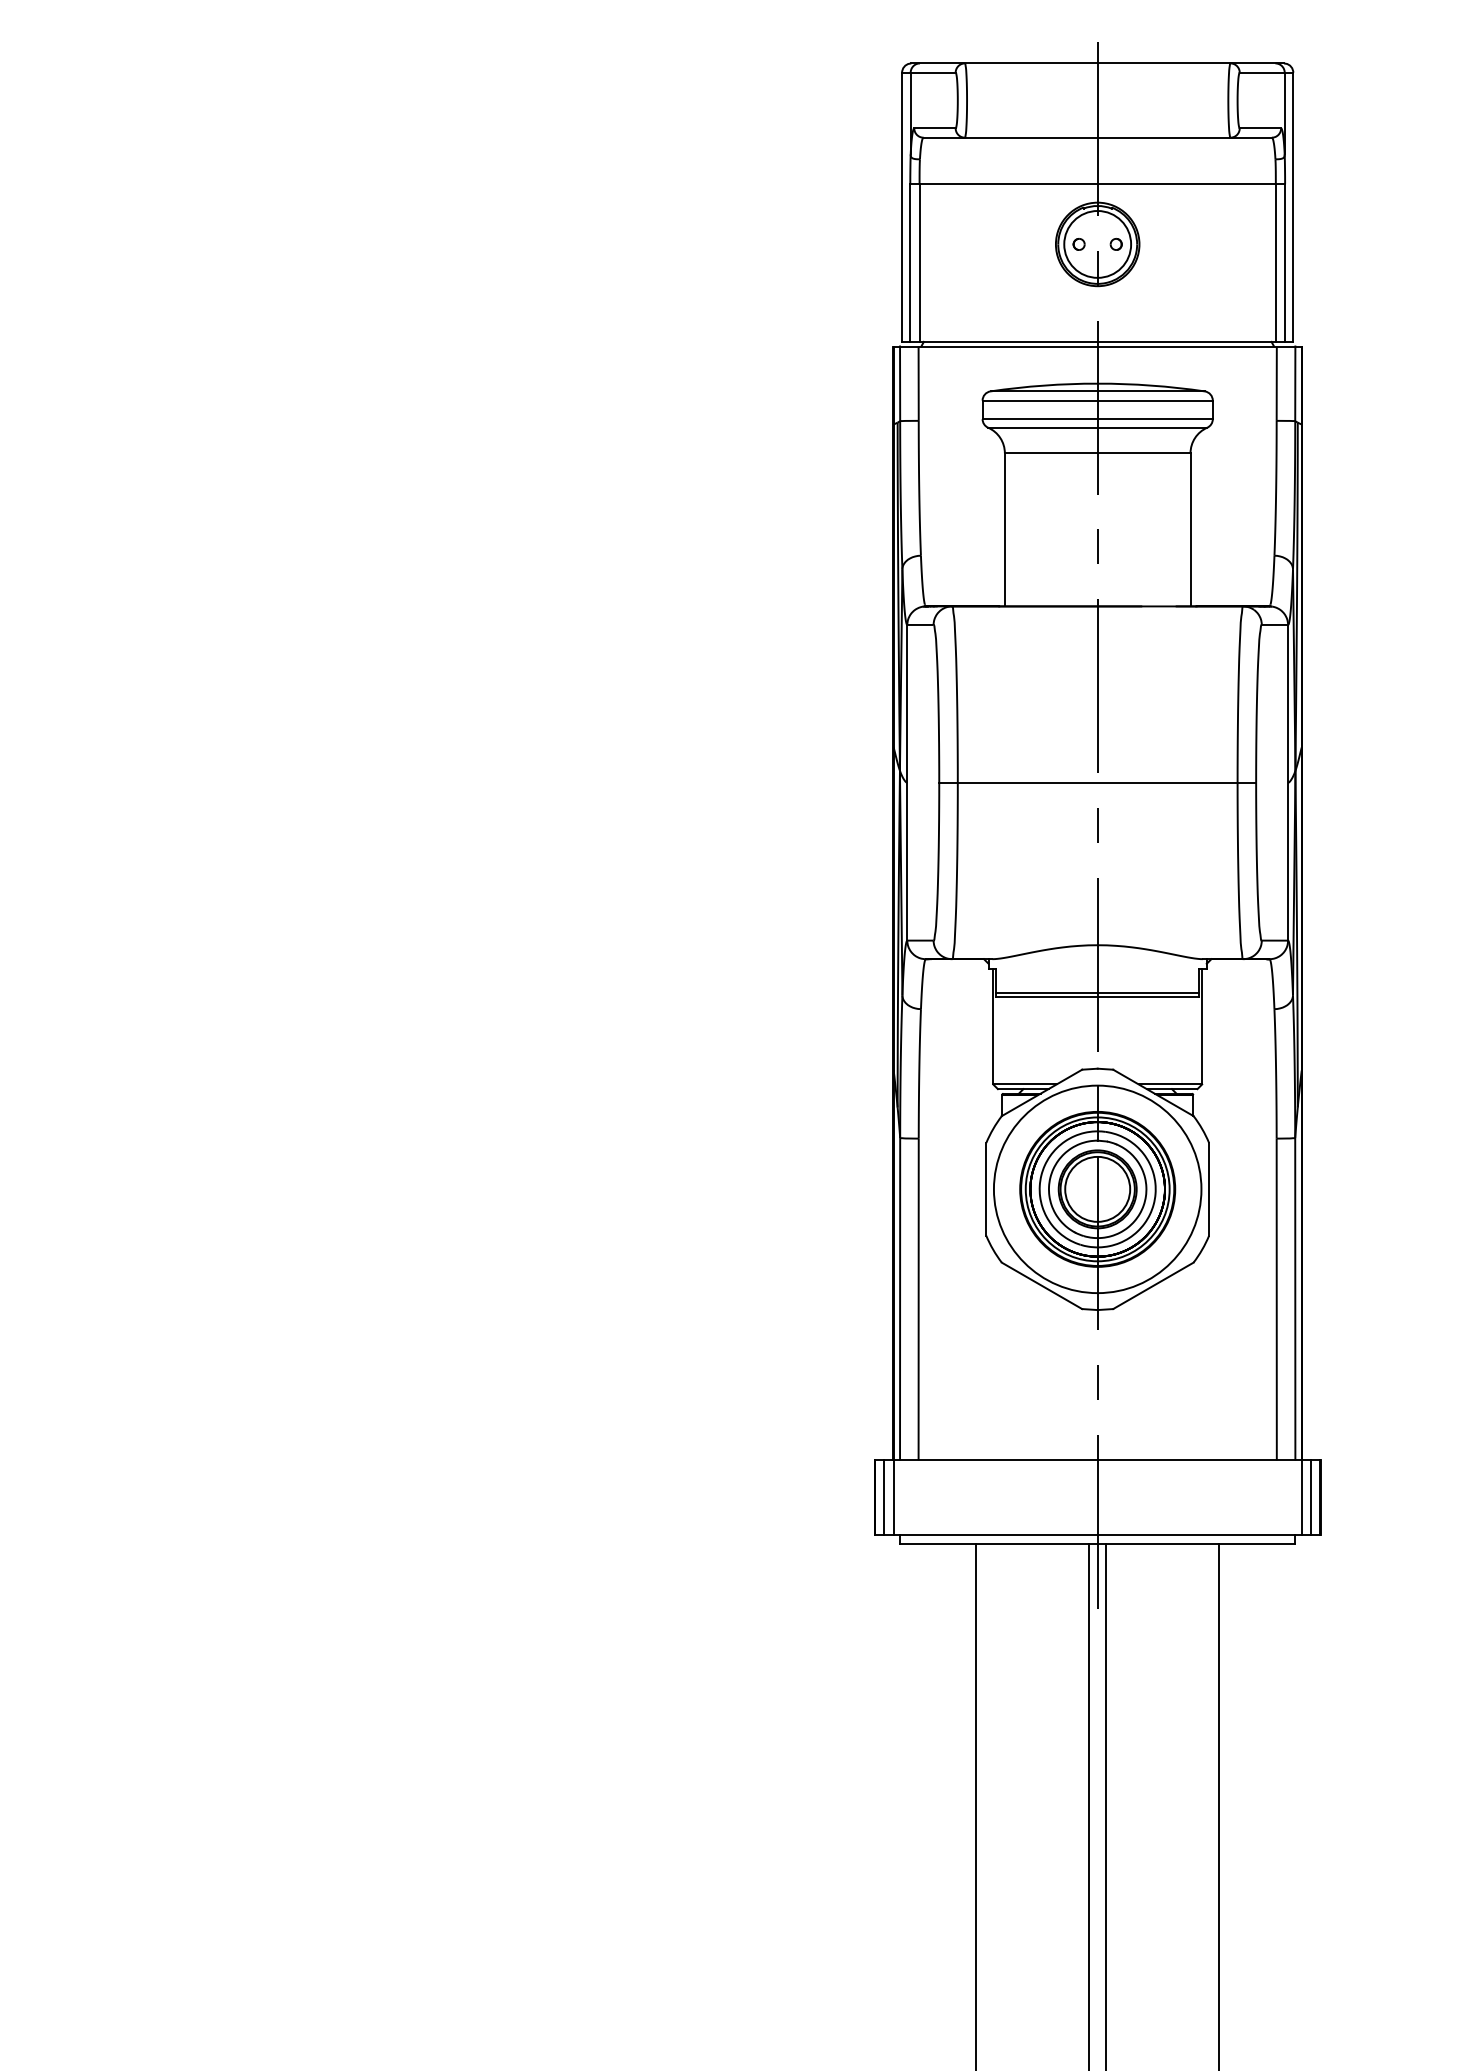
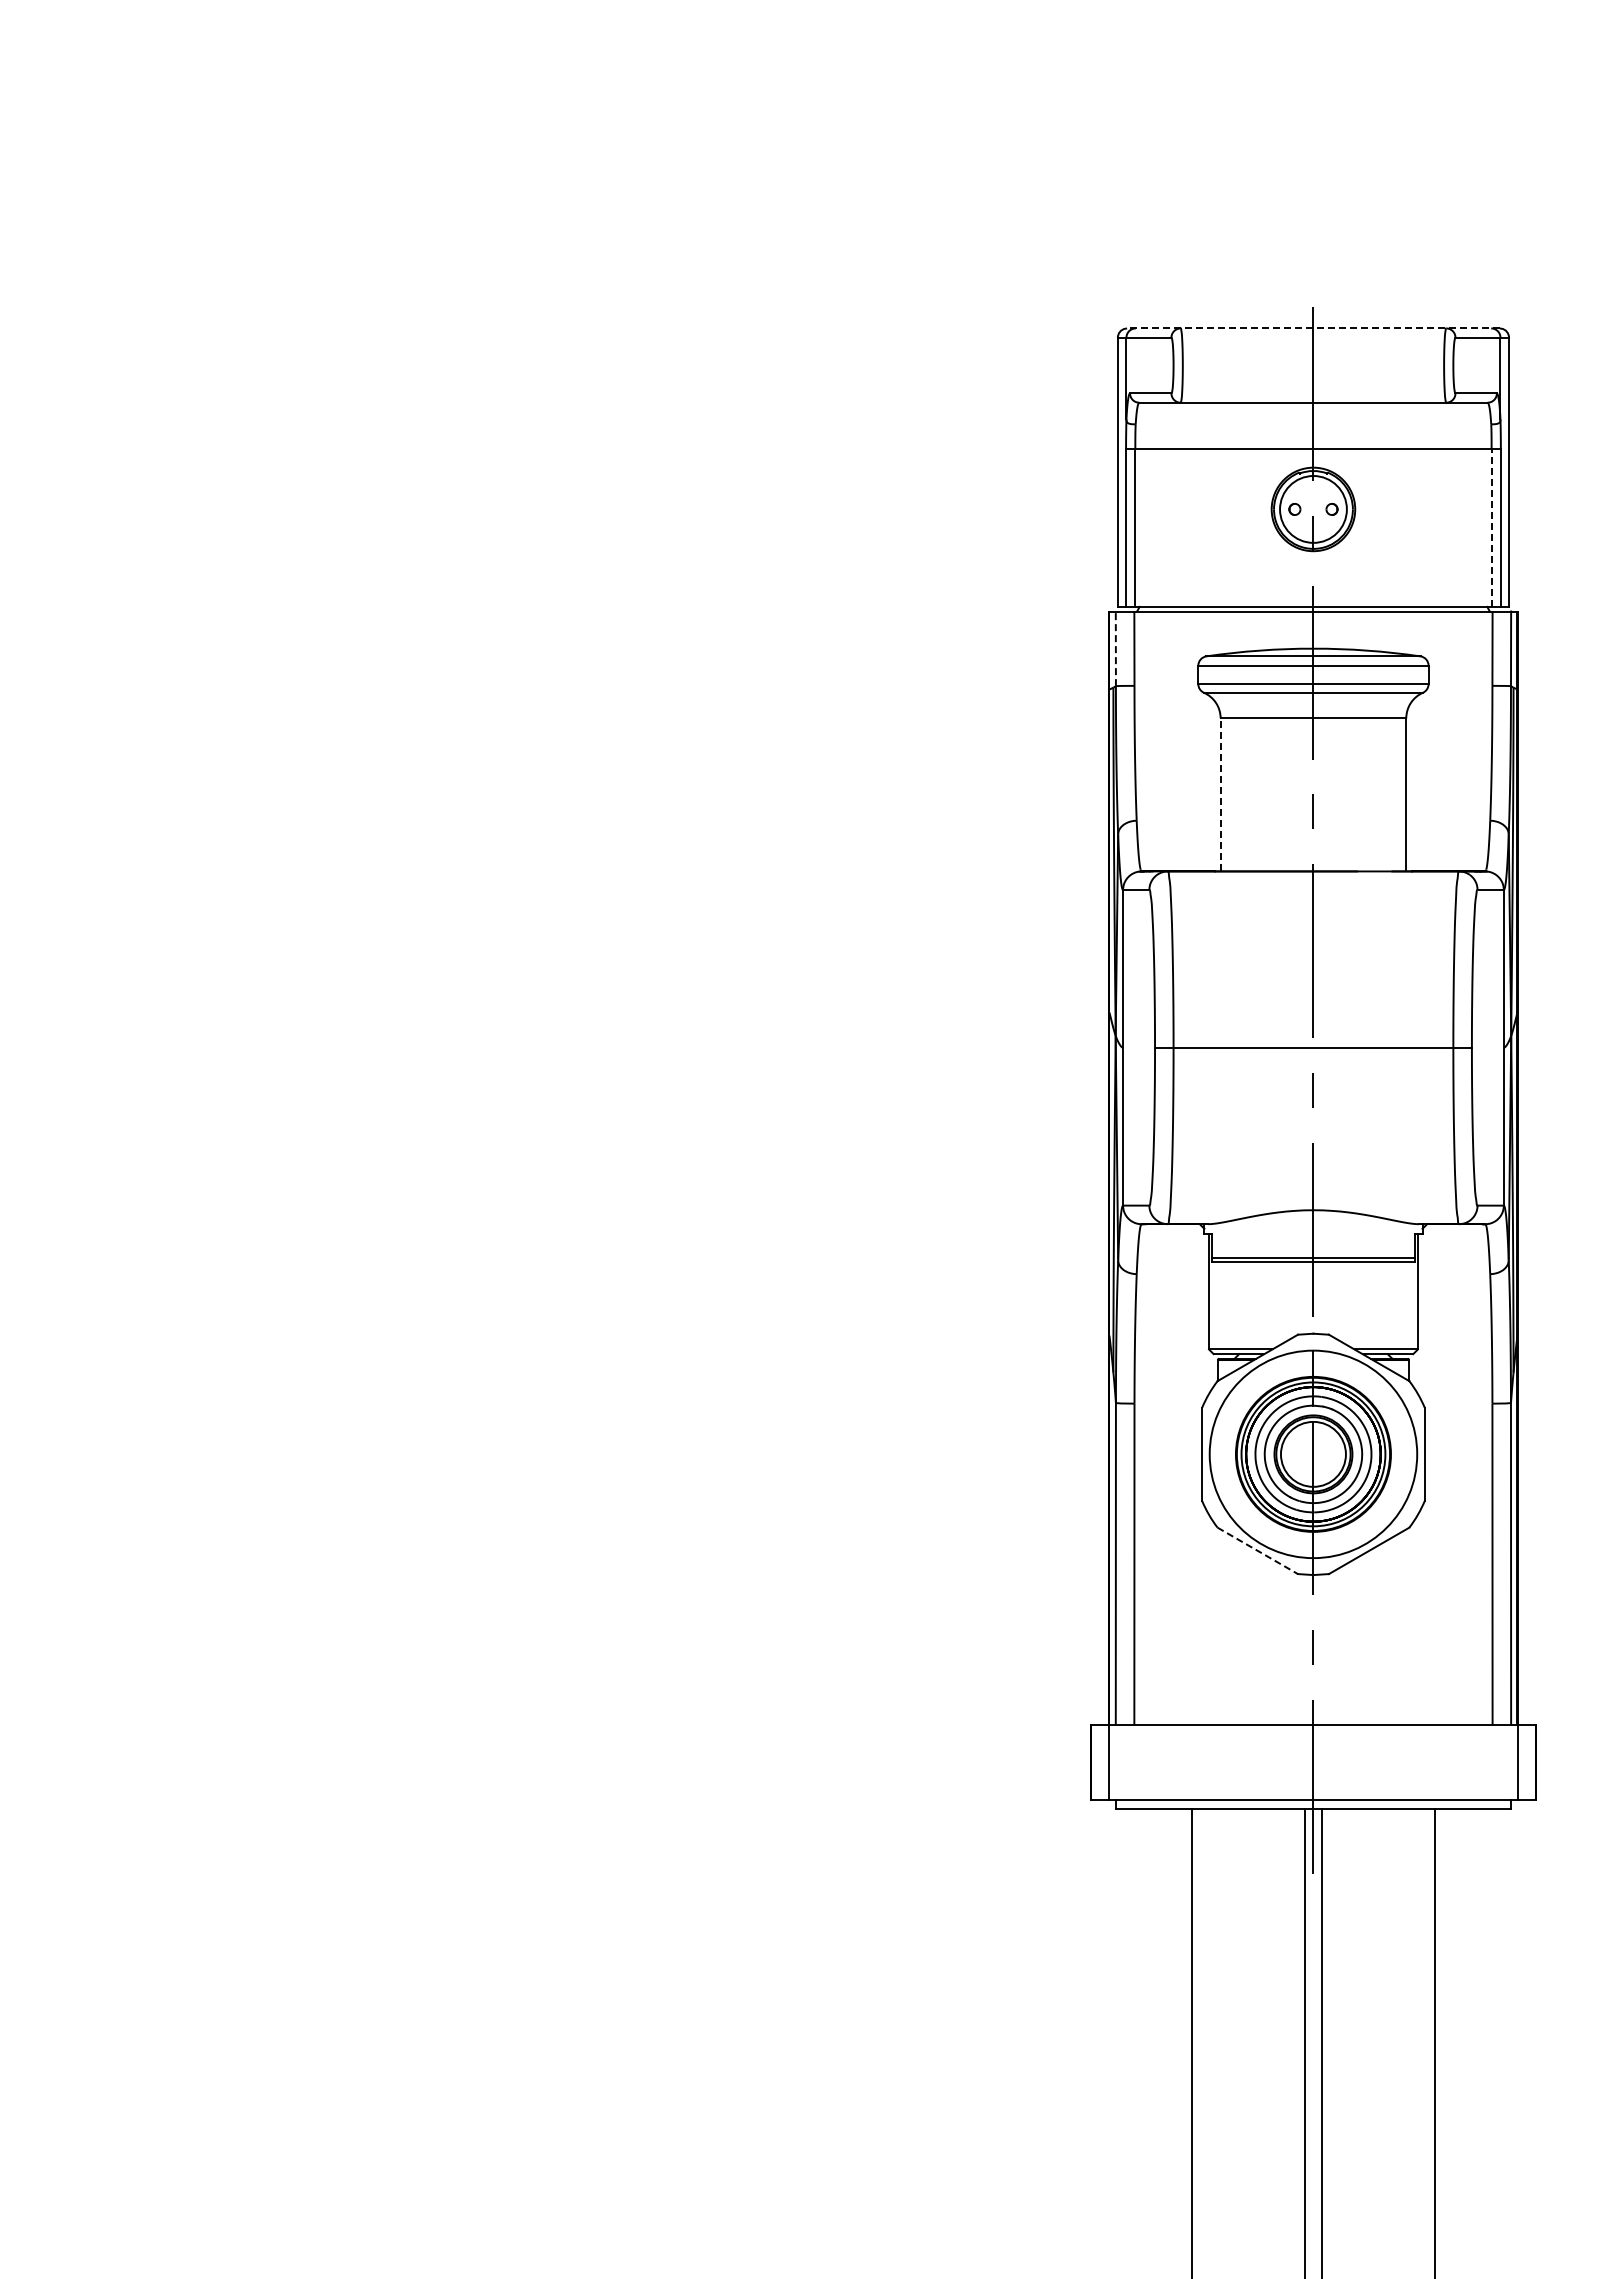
line: (1096, 63) -> (1312, 328), solid -> dashed
line: (1275, 263) -> (1491, 528), solid -> dashed
line: (899, 383) -> (1115, 648), solid -> dashed
line: (1004, 529) -> (1220, 794), solid -> dashed
line: (1042, 1286) -> (1258, 1551), solid -> dashed
line: (884, 1497) -> (1100, 1762), removed
line: (1310, 1497) -> (1526, 1762), removed

